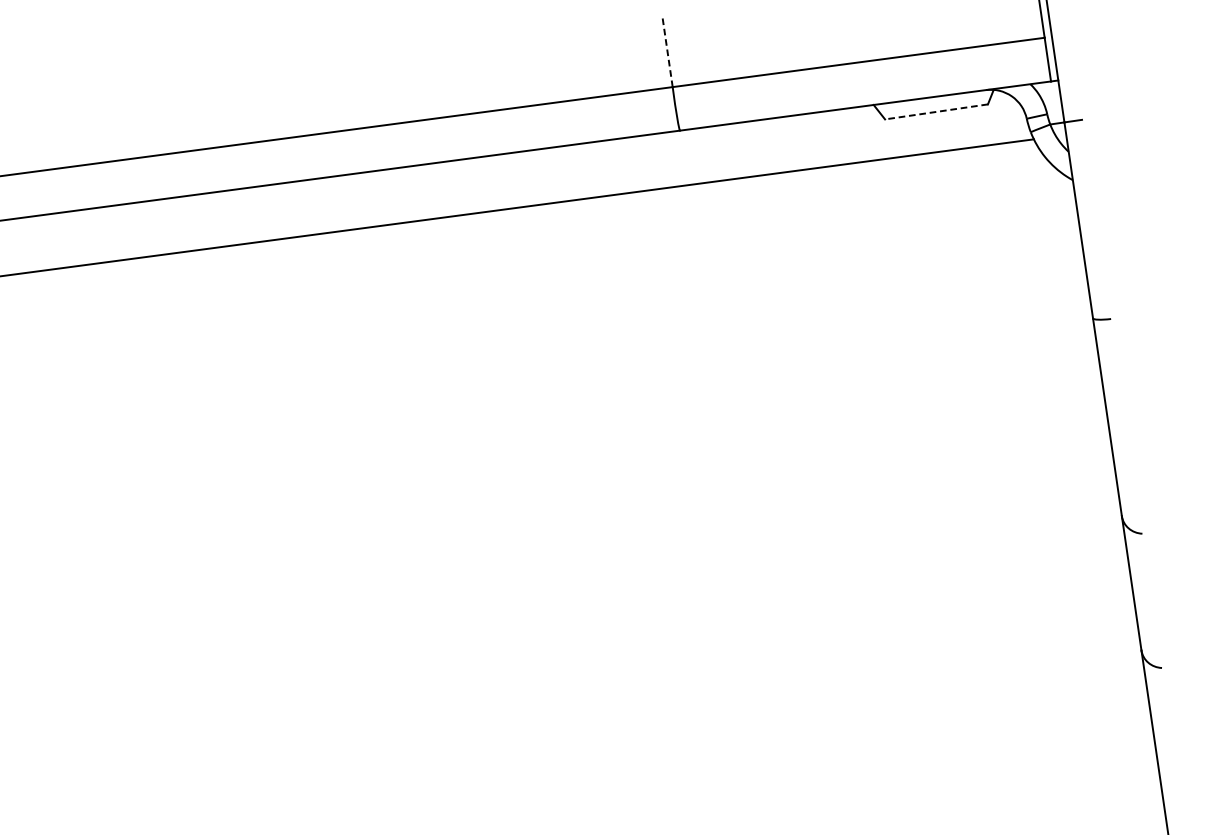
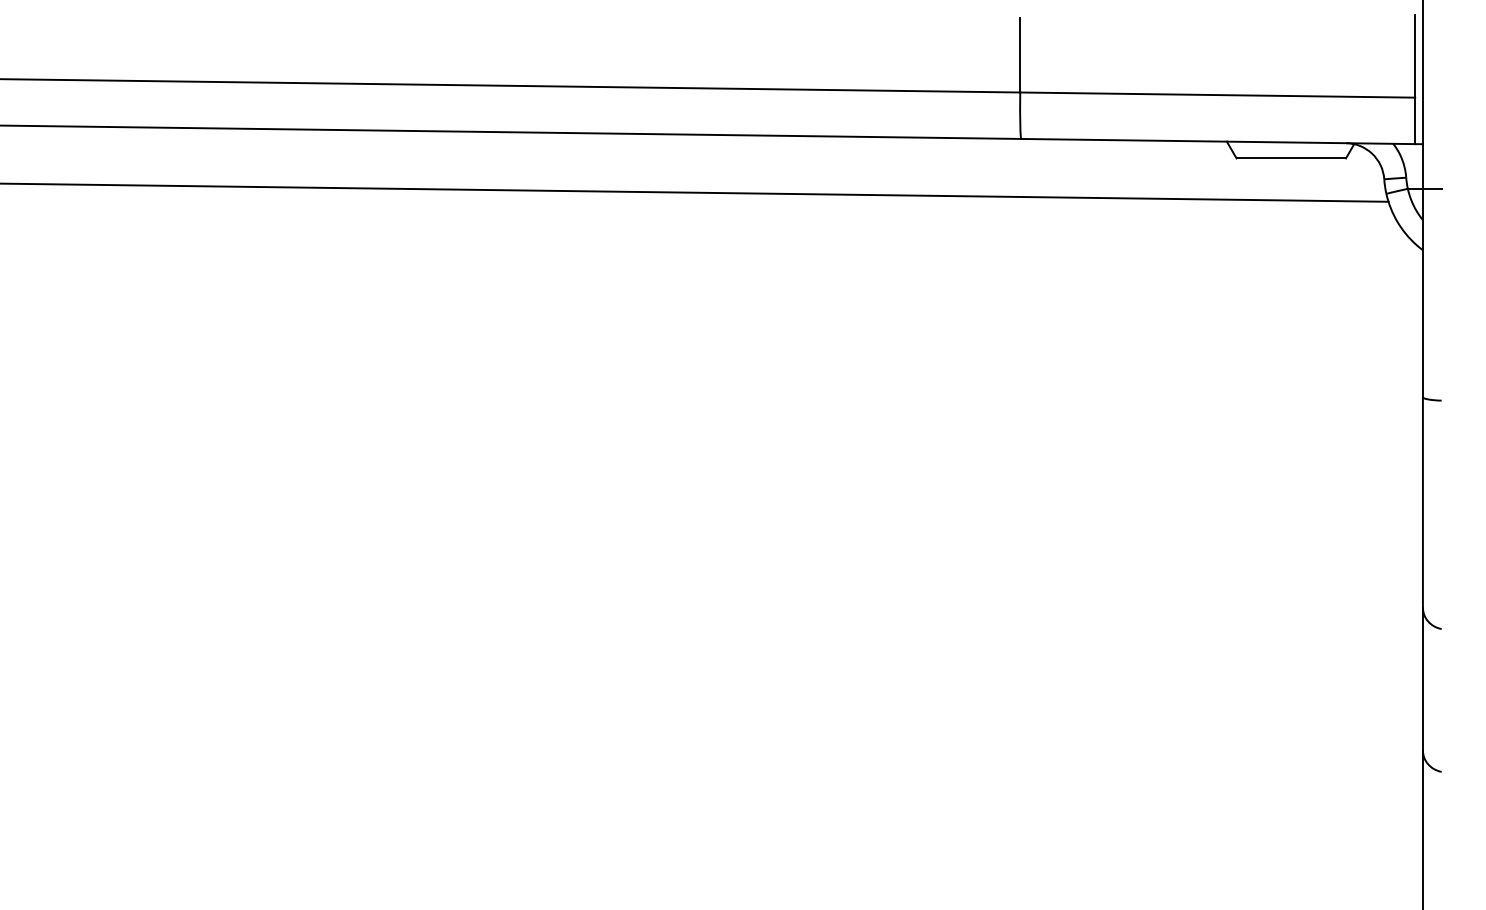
line: (667, 51) -> (1020, 54), dashed -> solid
line: (936, 111) -> (1291, 158), dashed -> solid

